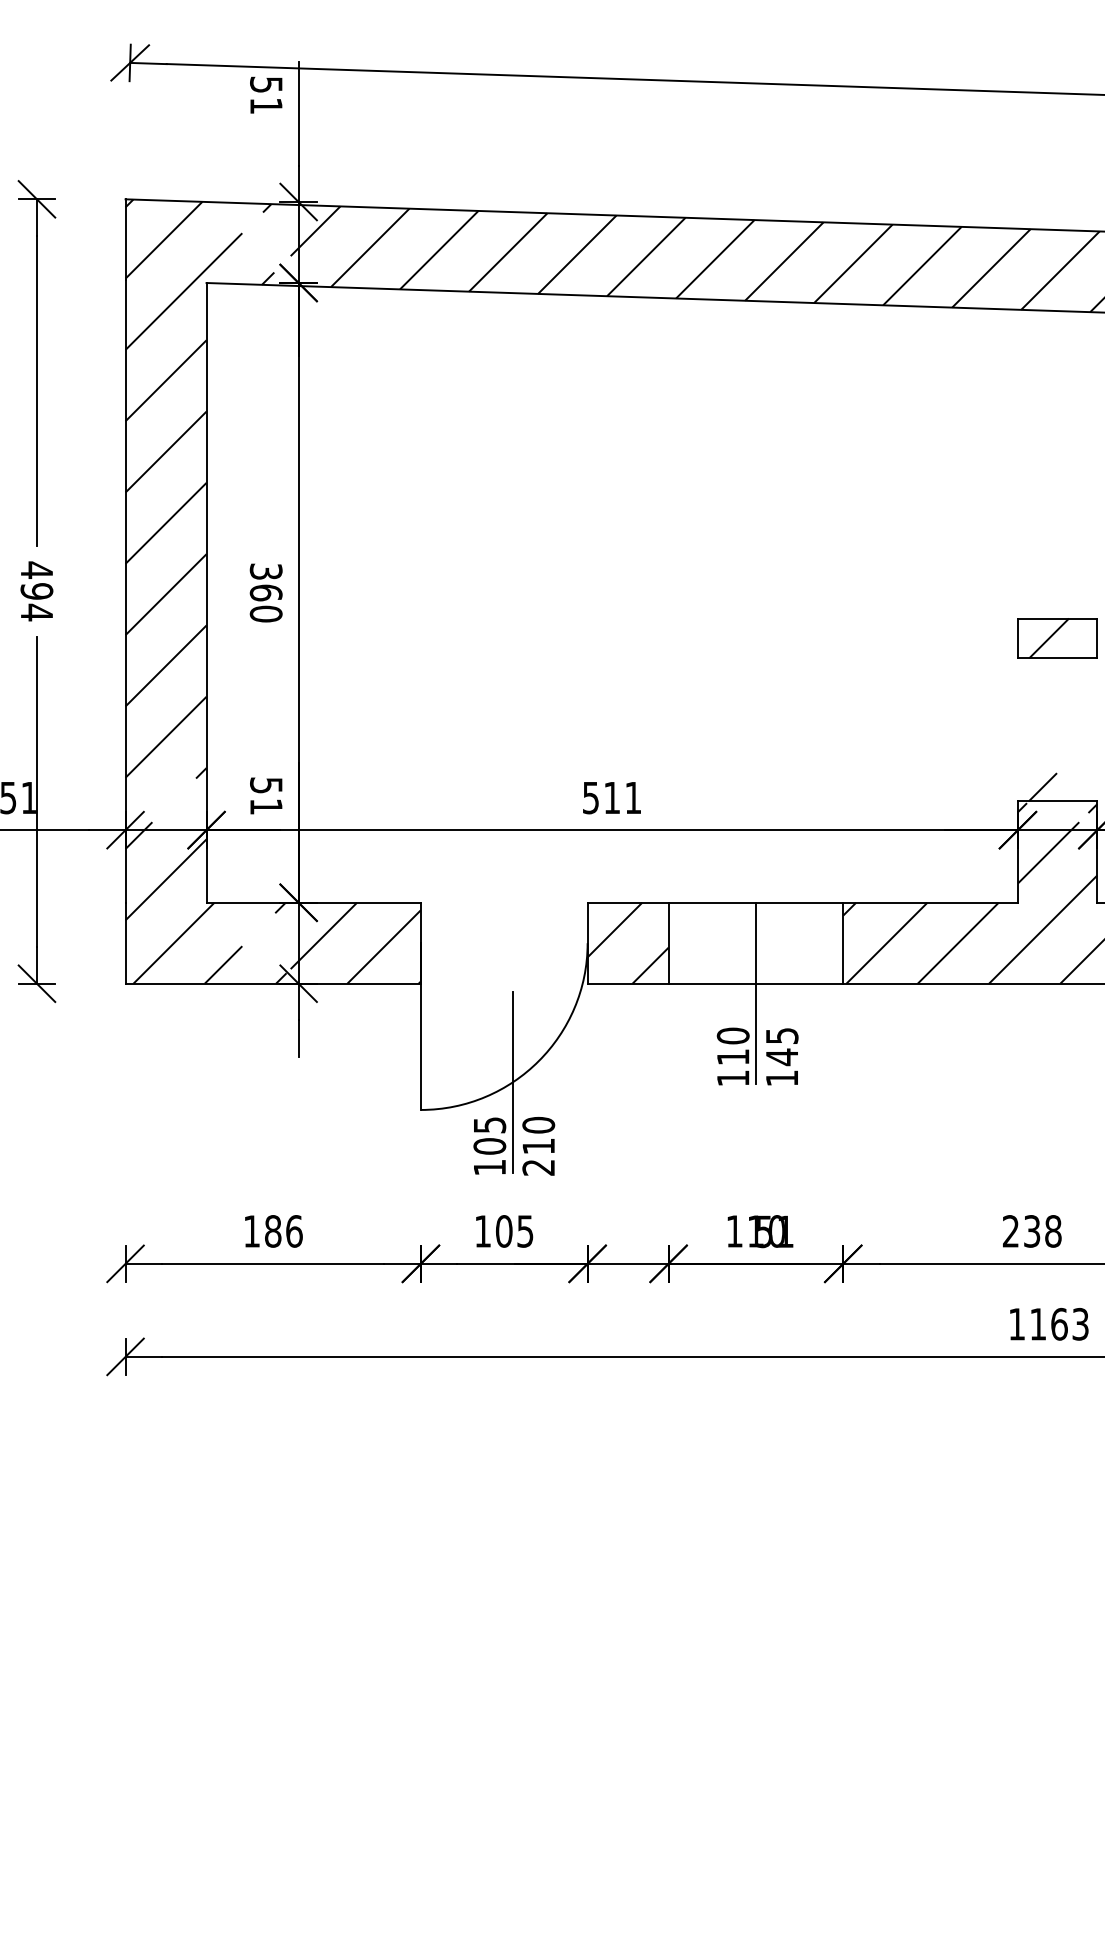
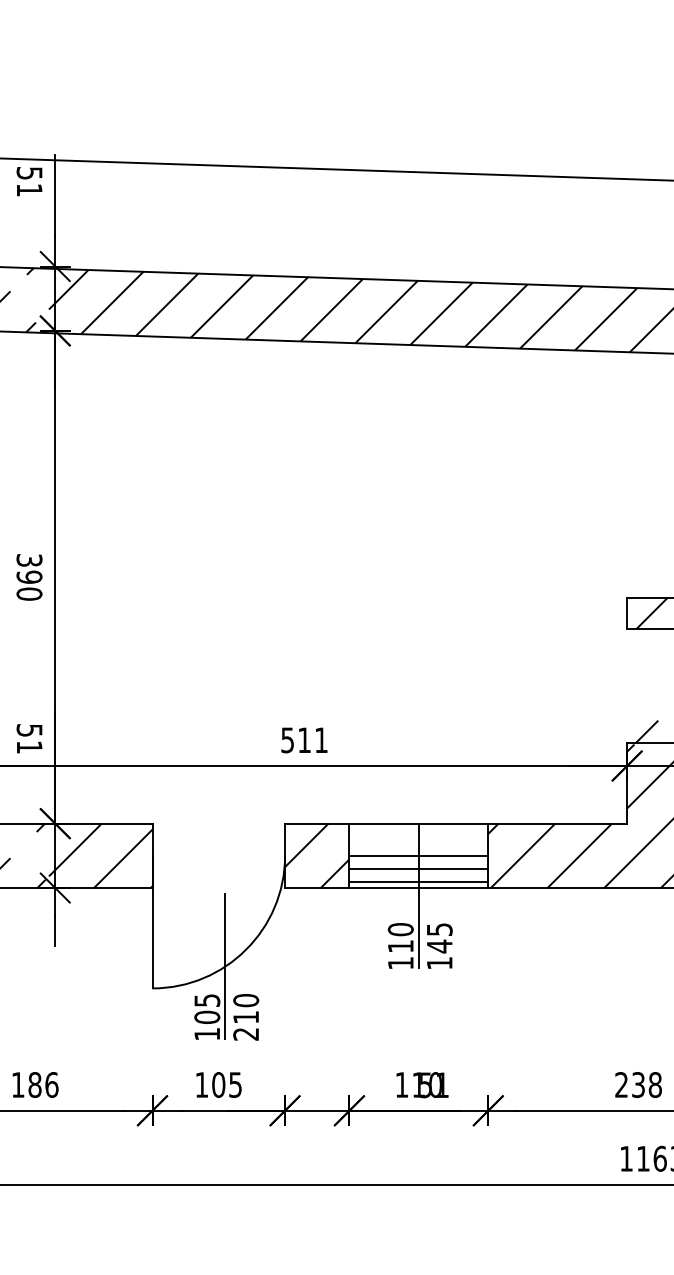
text: (265, 592) -> (28, 576), 360 -> 390
line: (755, 944) -> (418, 856), added
line: (755, 959) -> (418, 868), added
line: (755, 975) -> (418, 881), added

